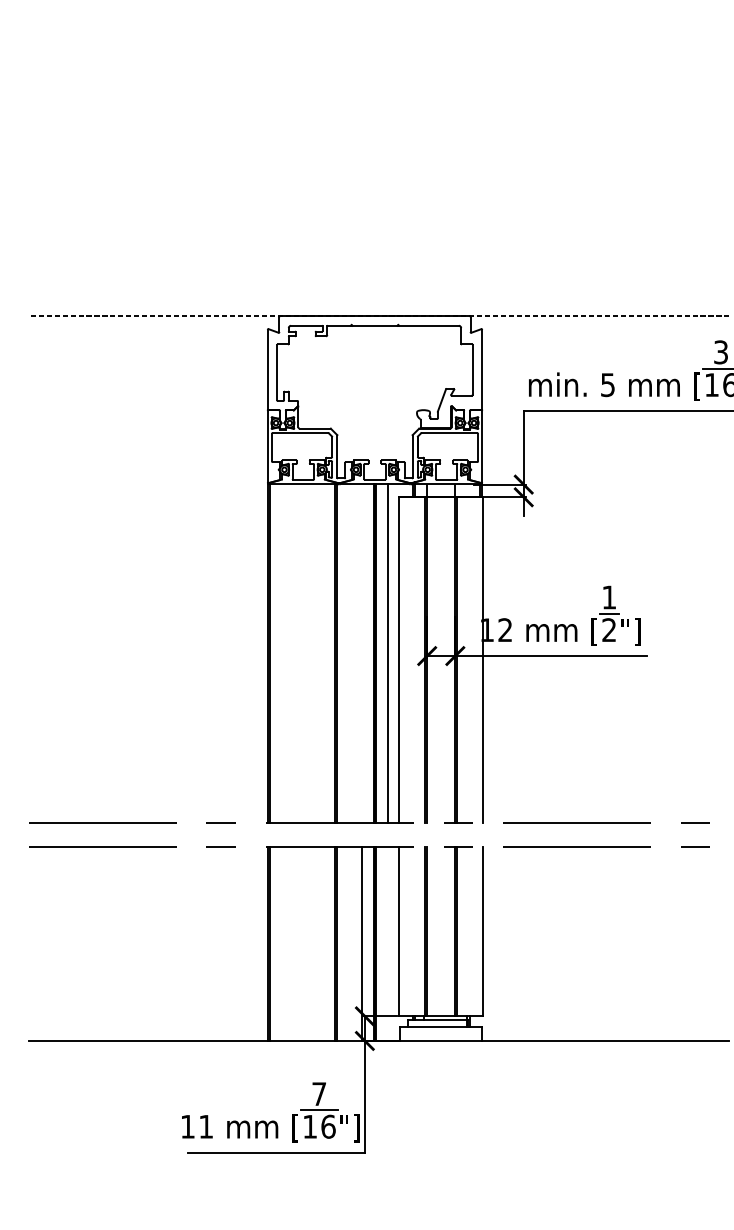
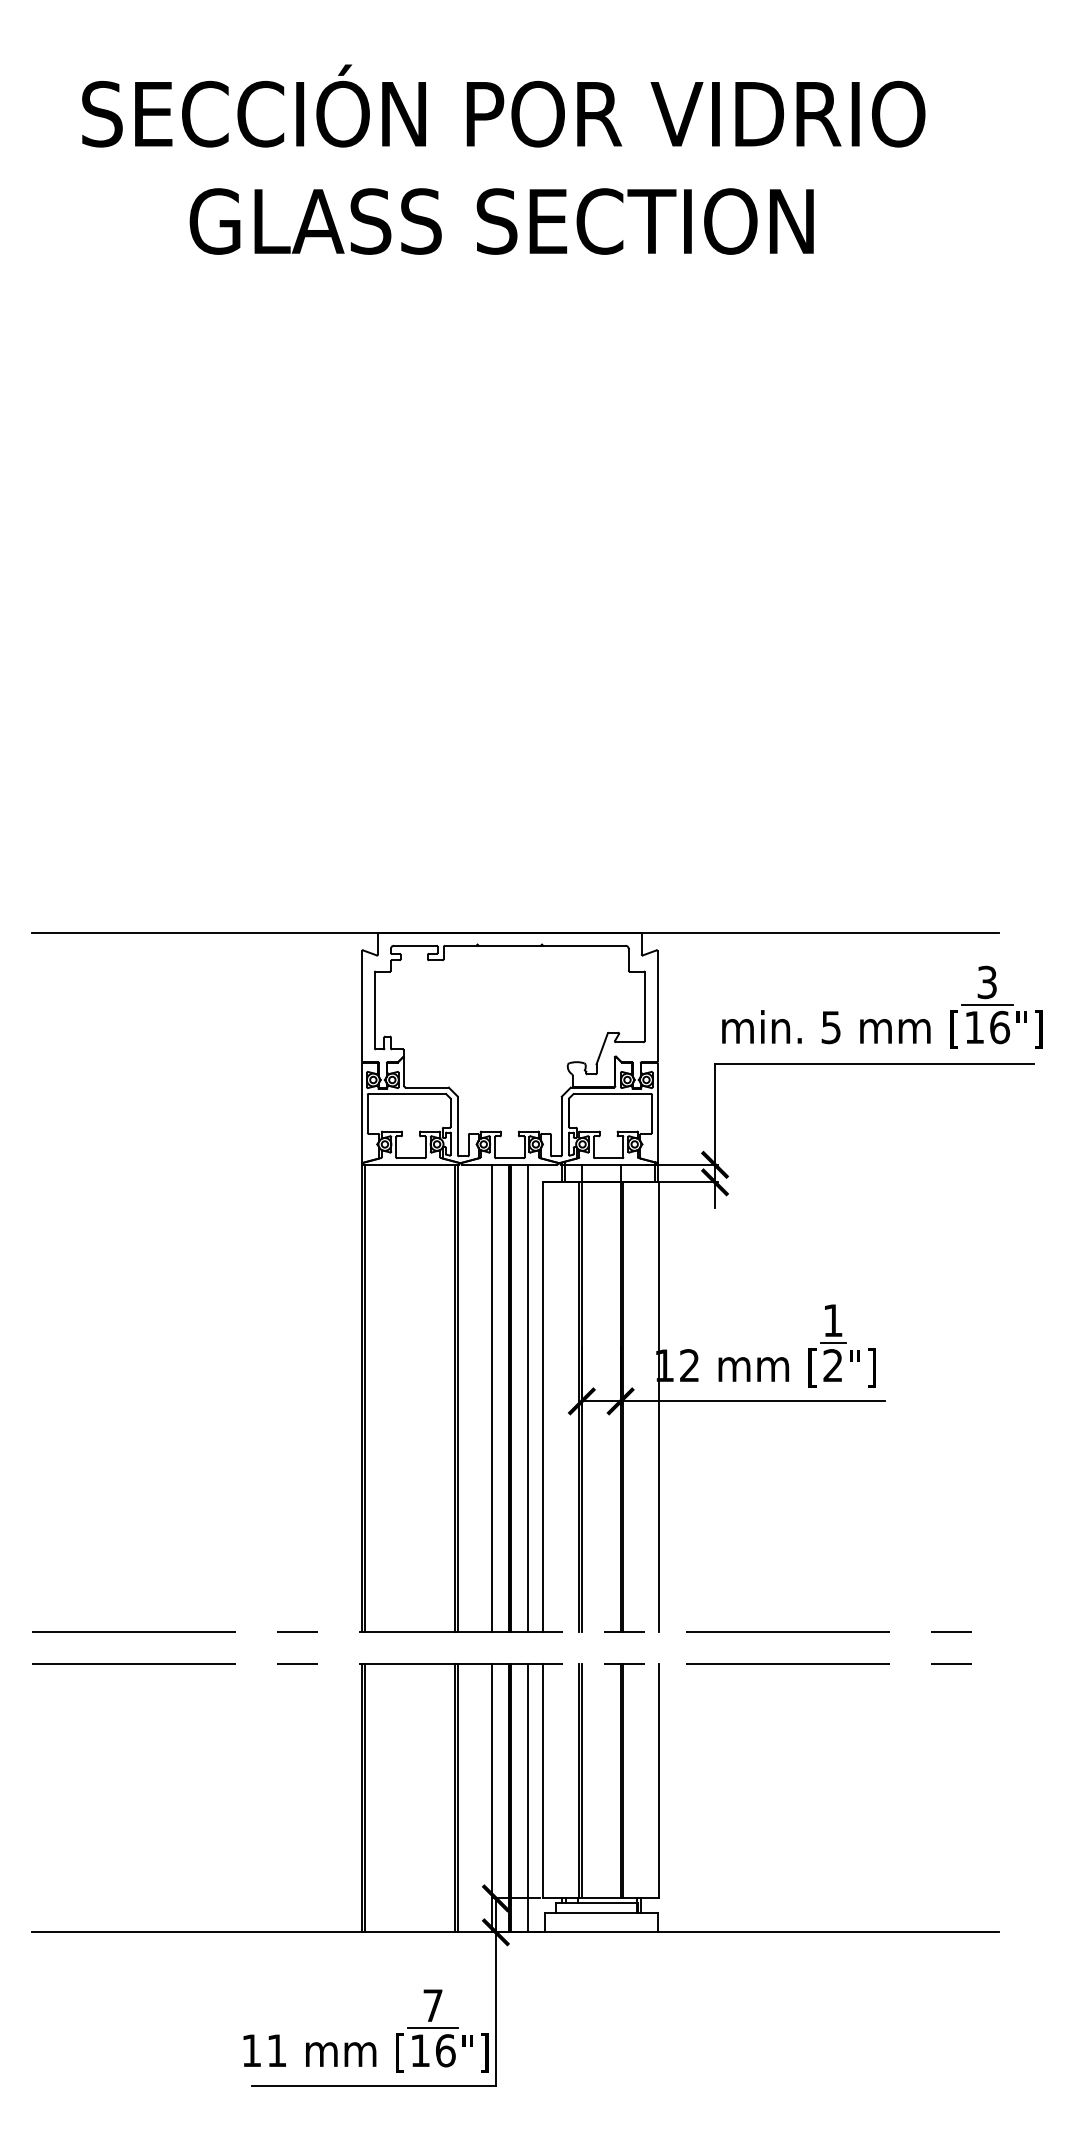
line: (378, 316) -> (514, 932), dashed -> solid
line: (361, 653) -> (491, 1398), added
line: (387, 943) -> (527, 1798), added

